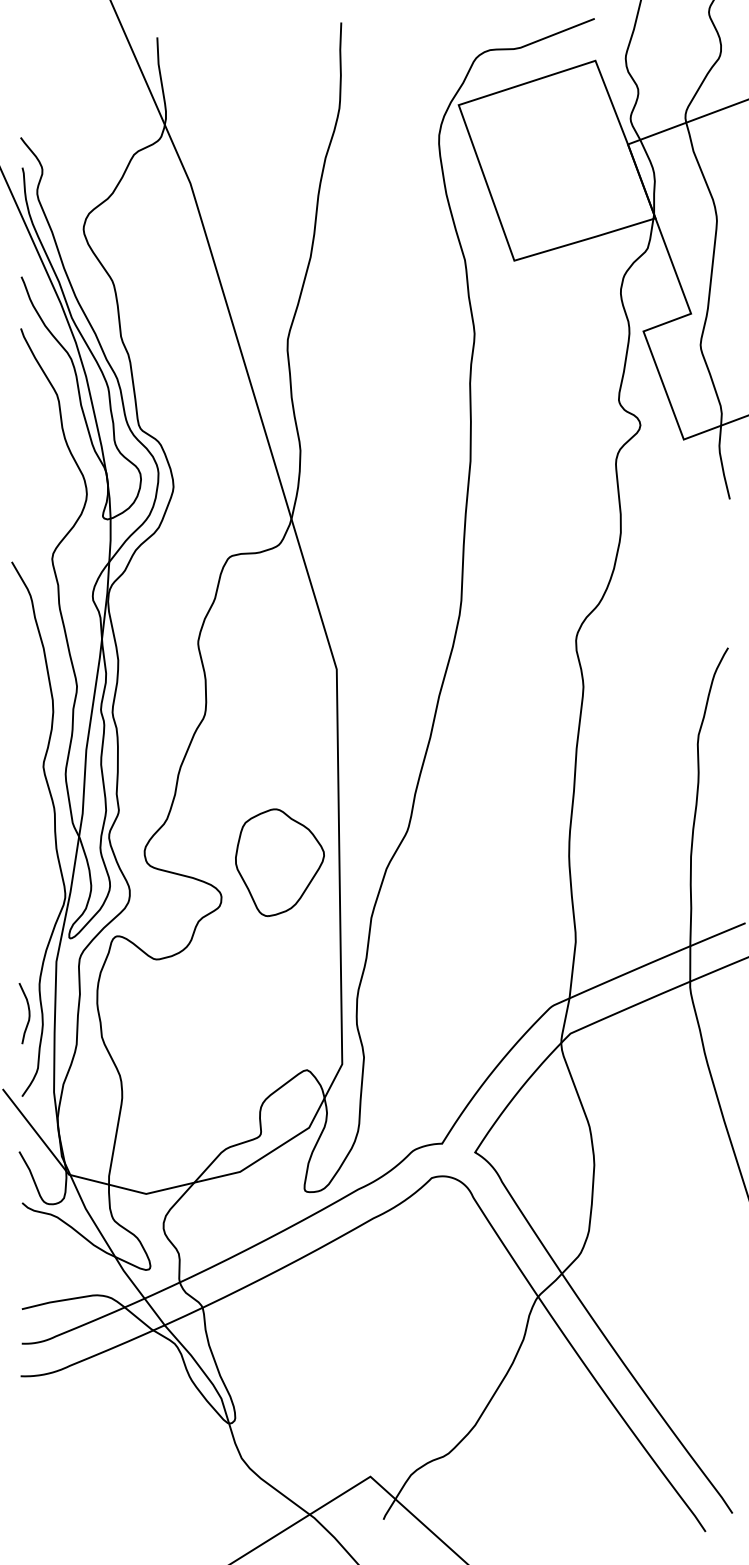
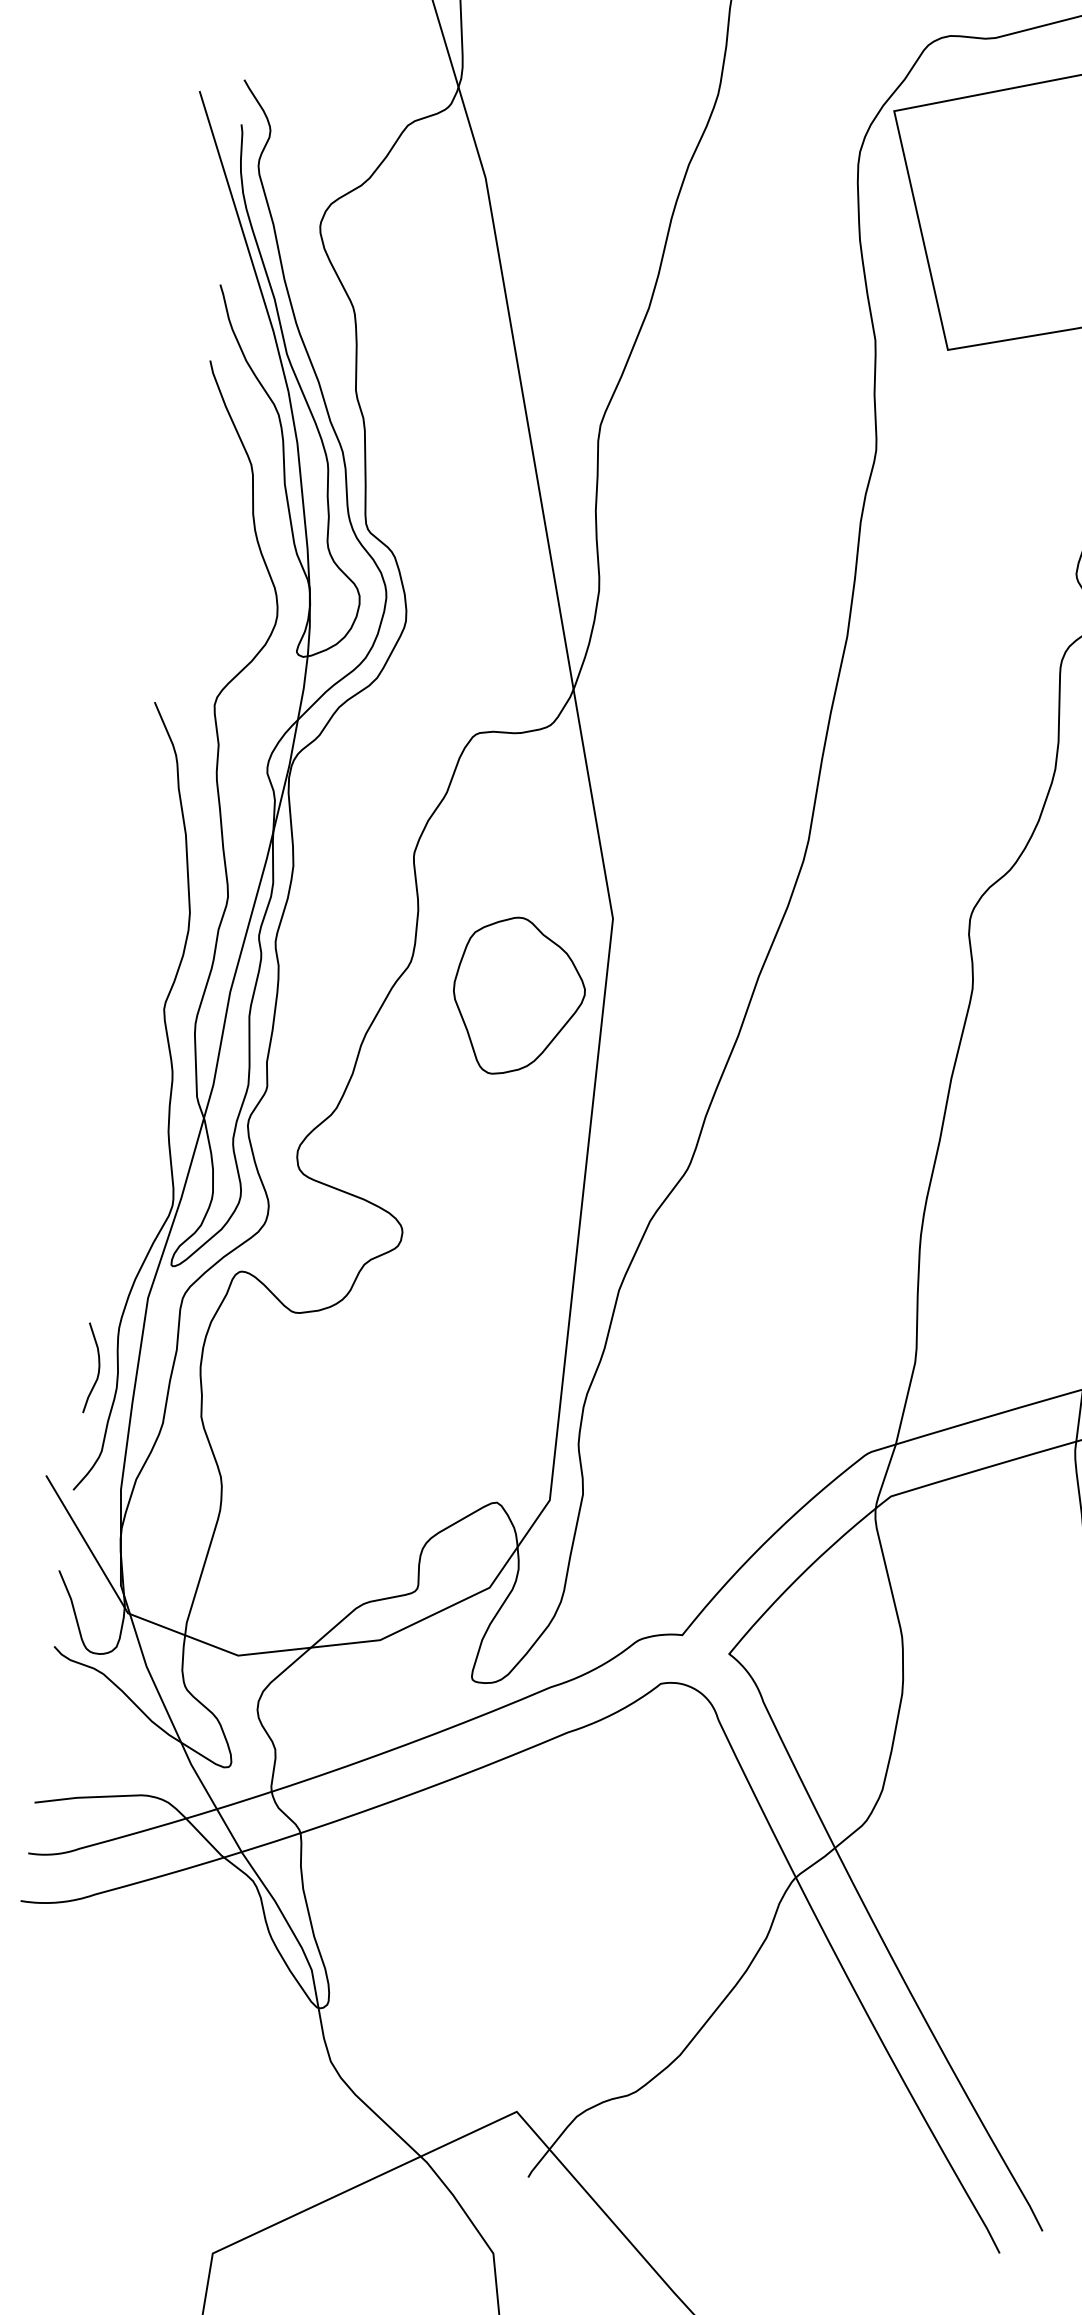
part: (279, 862) -> (517, 996), moved

